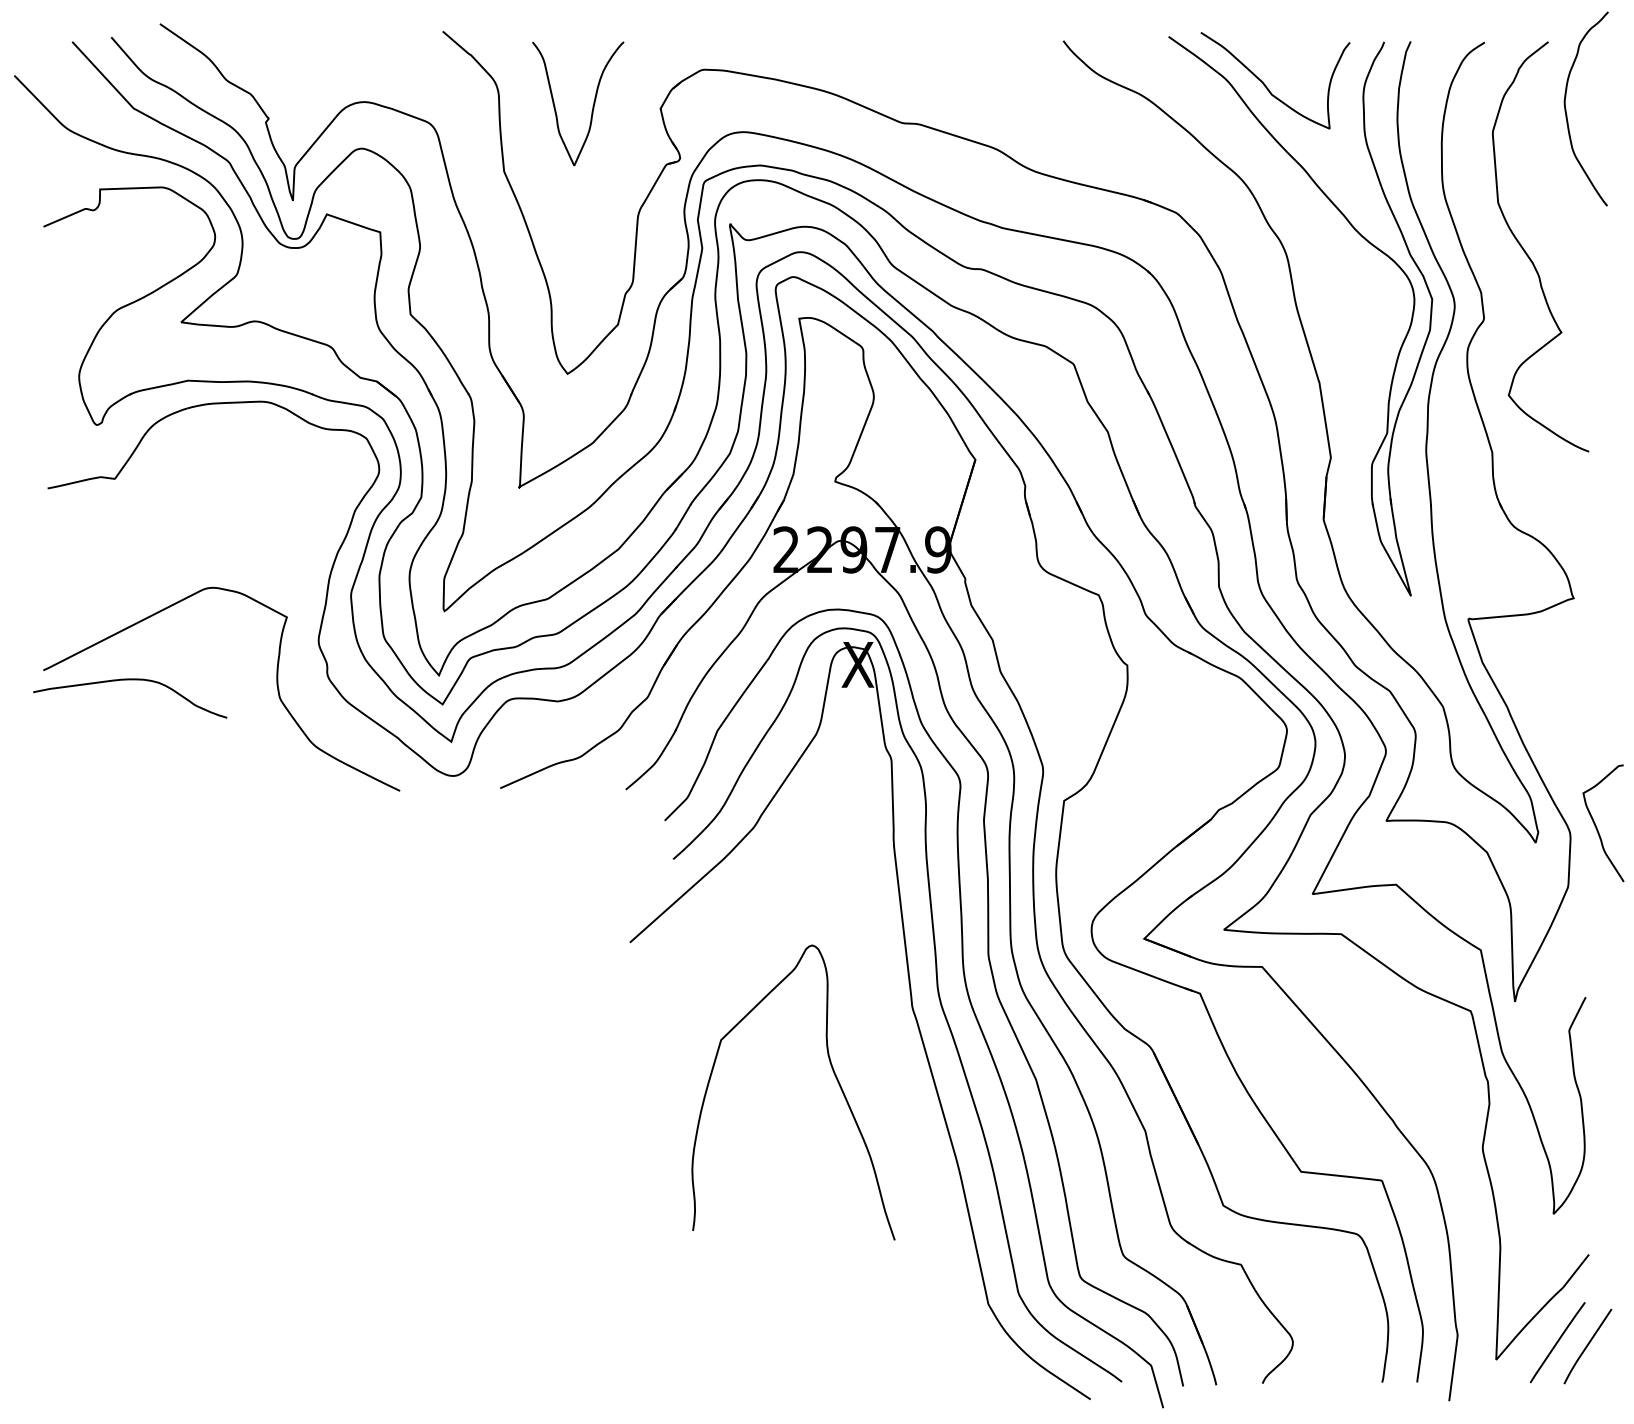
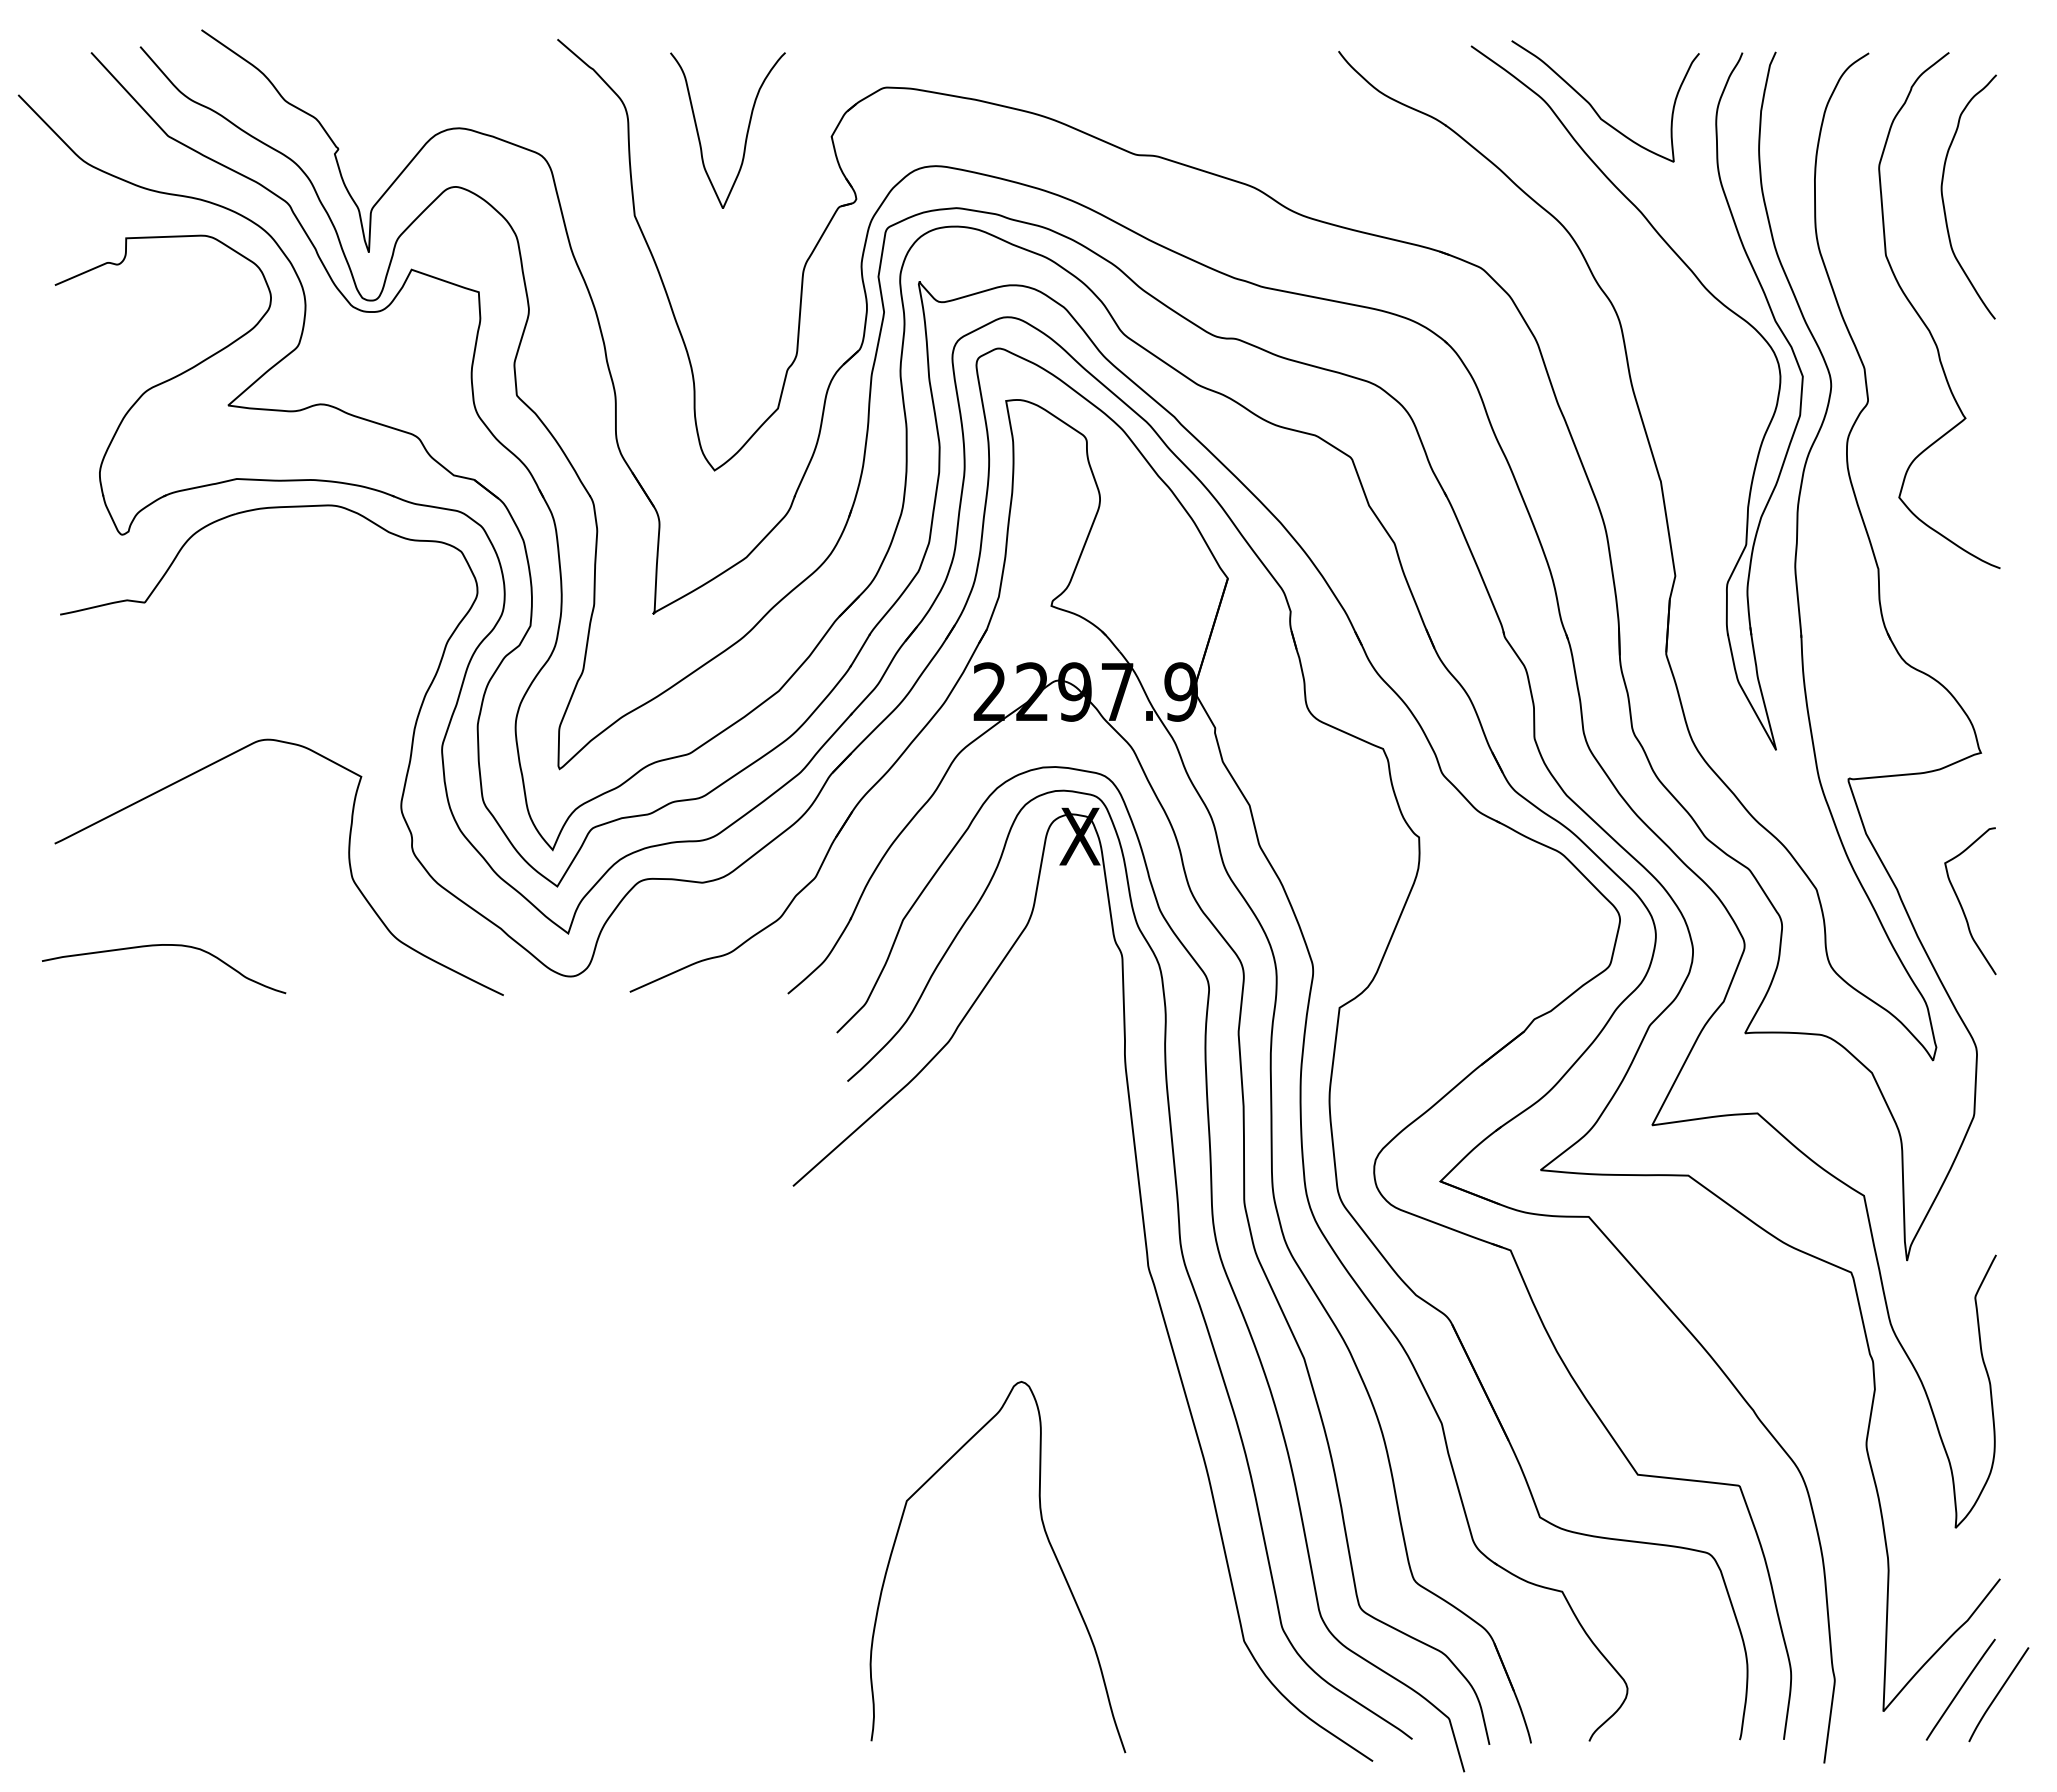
curve: (1567, 113) -> (1944, 202), moved
curve: (130, 679) -> (164, 945), moved
curve: (1597, 827) -> (1962, 906), moved
curve: (834, 1075) -> (1049, 1545), moved

